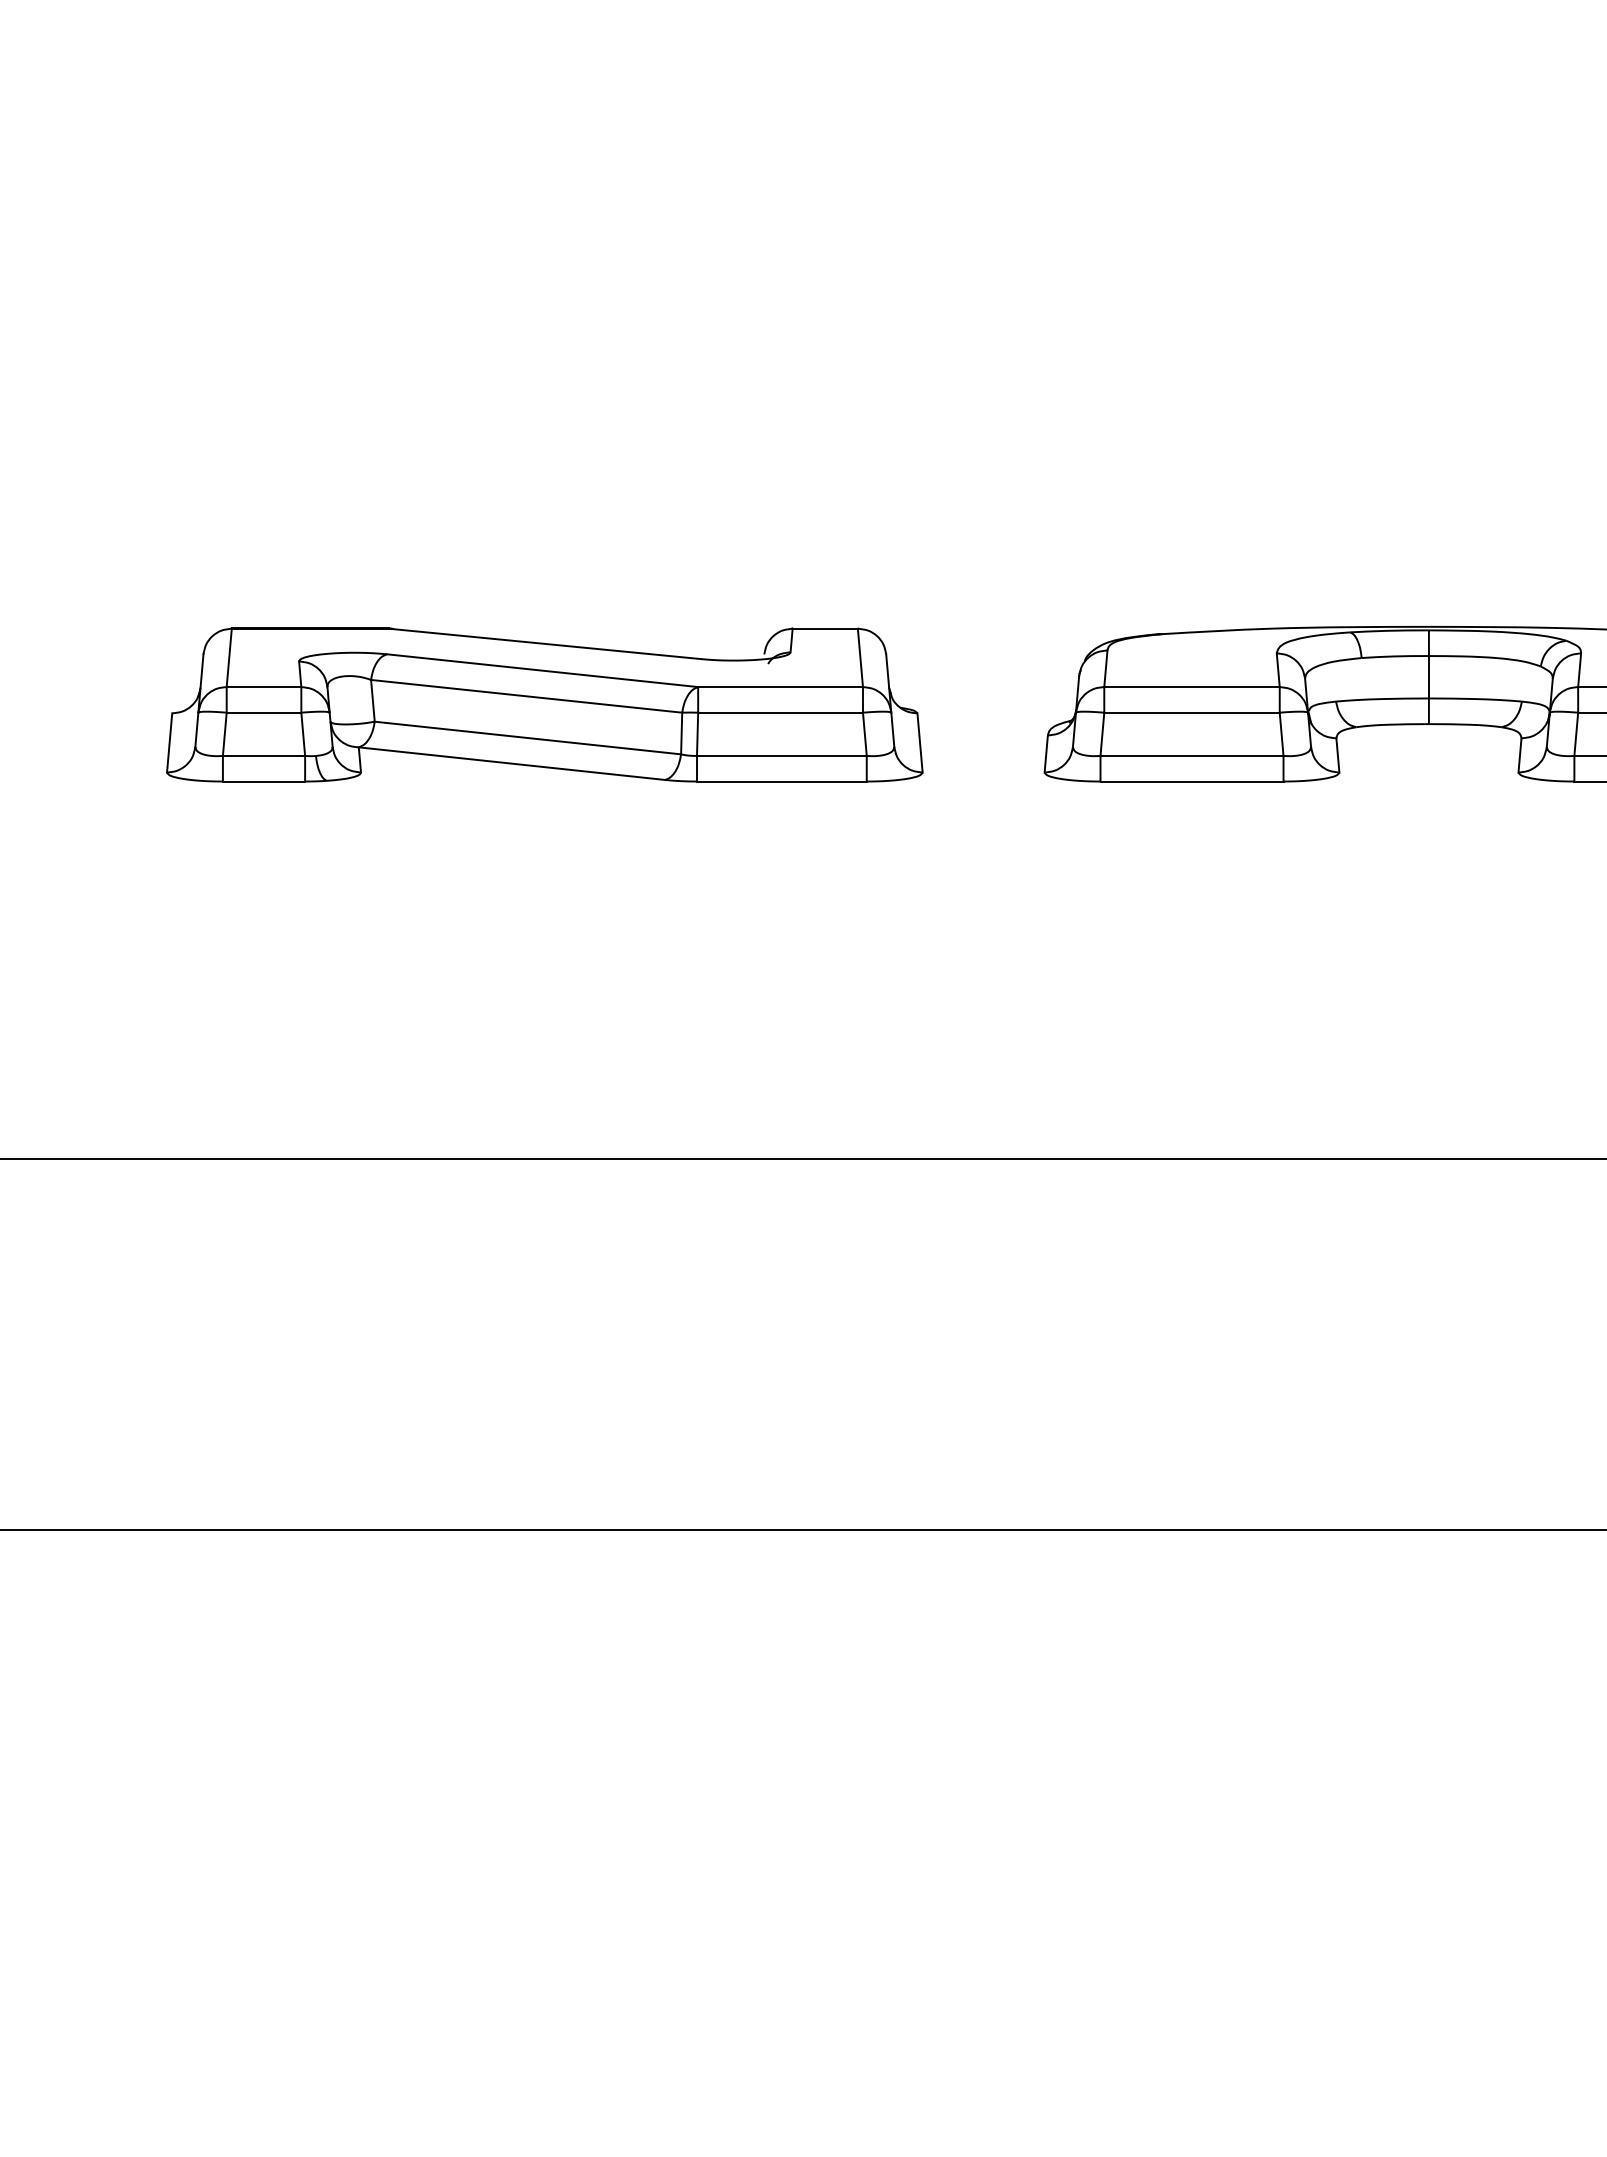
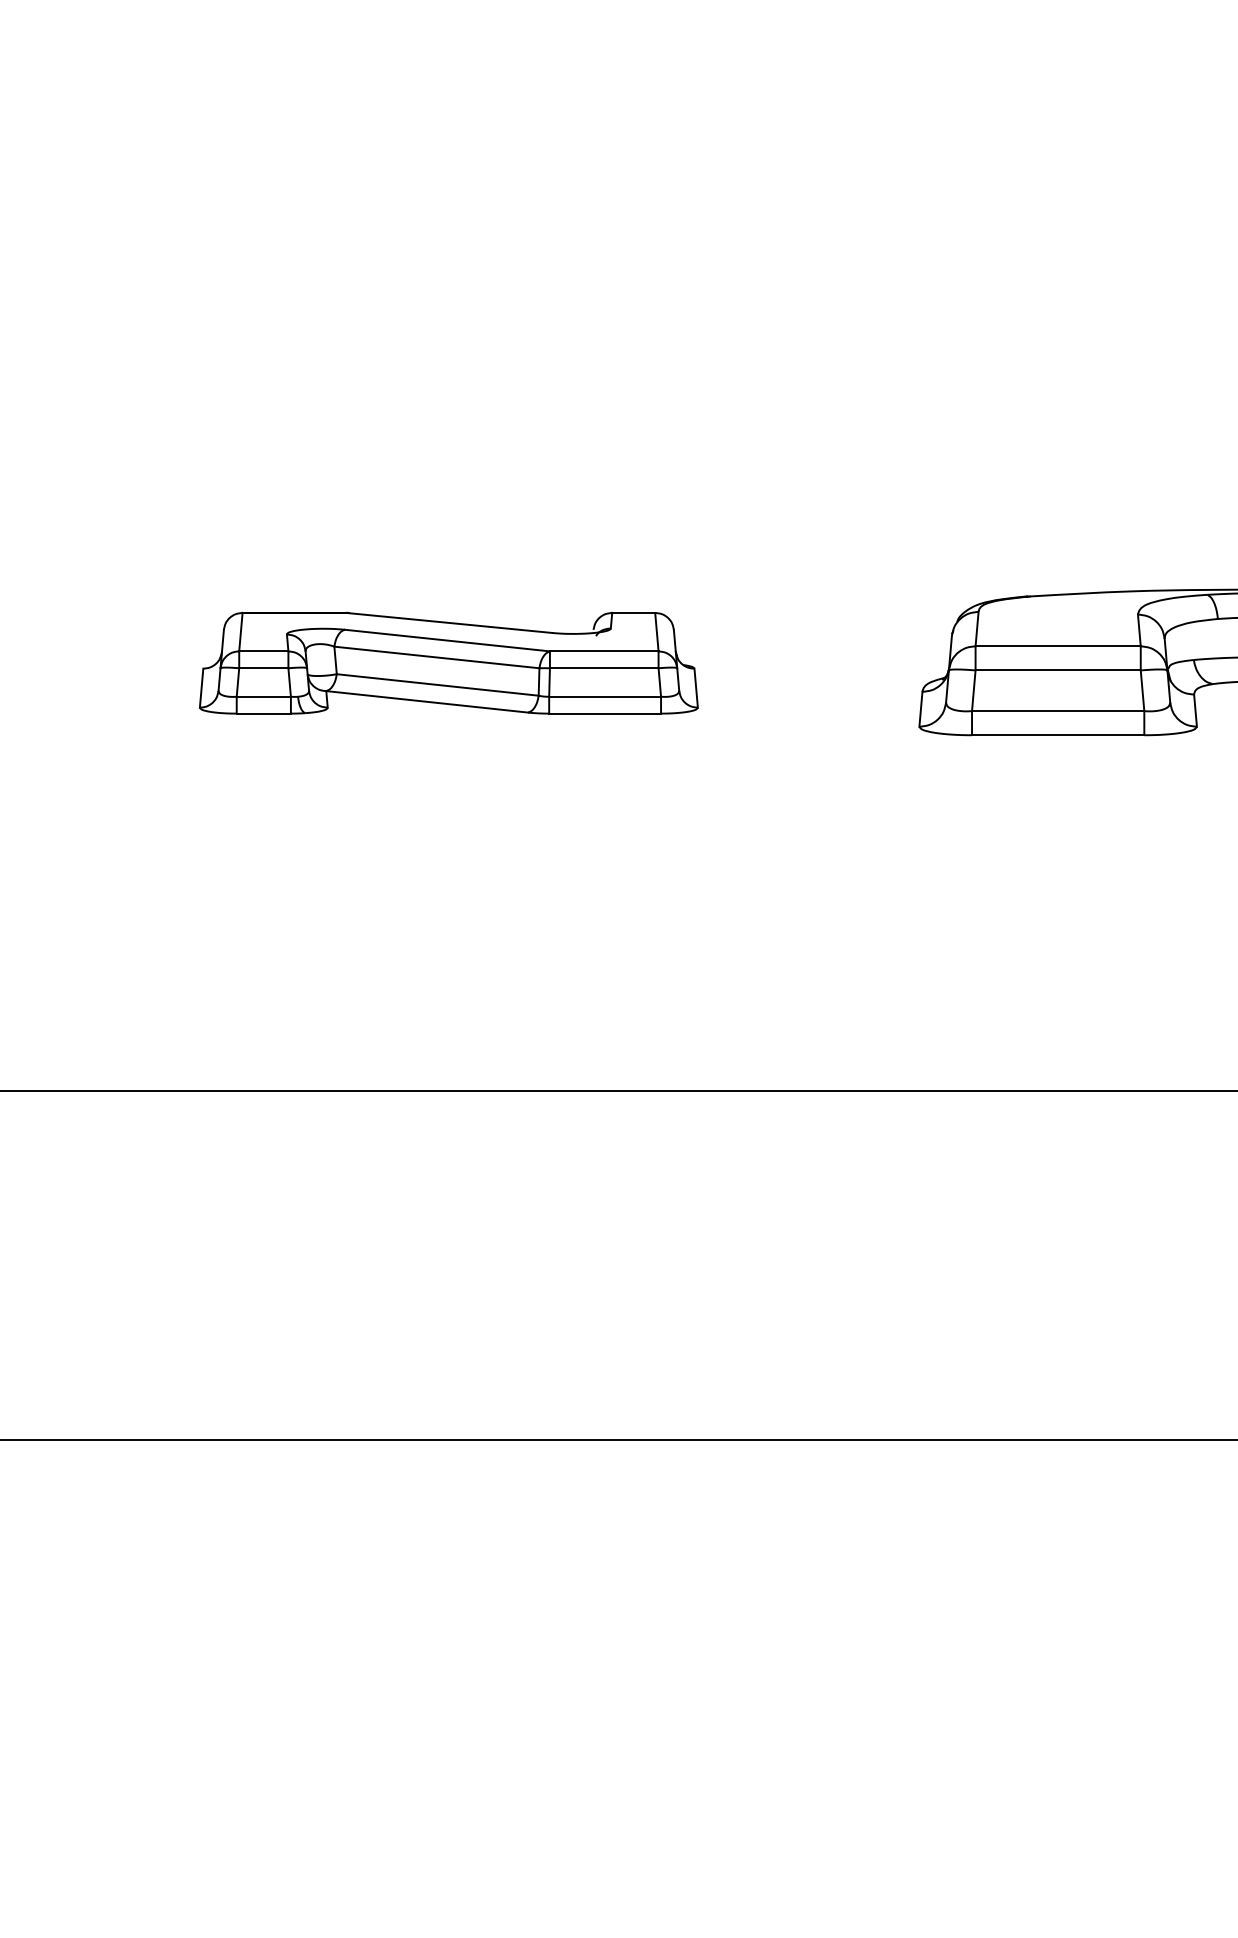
part: (544, 704) -> (448, 662), size x0.7

